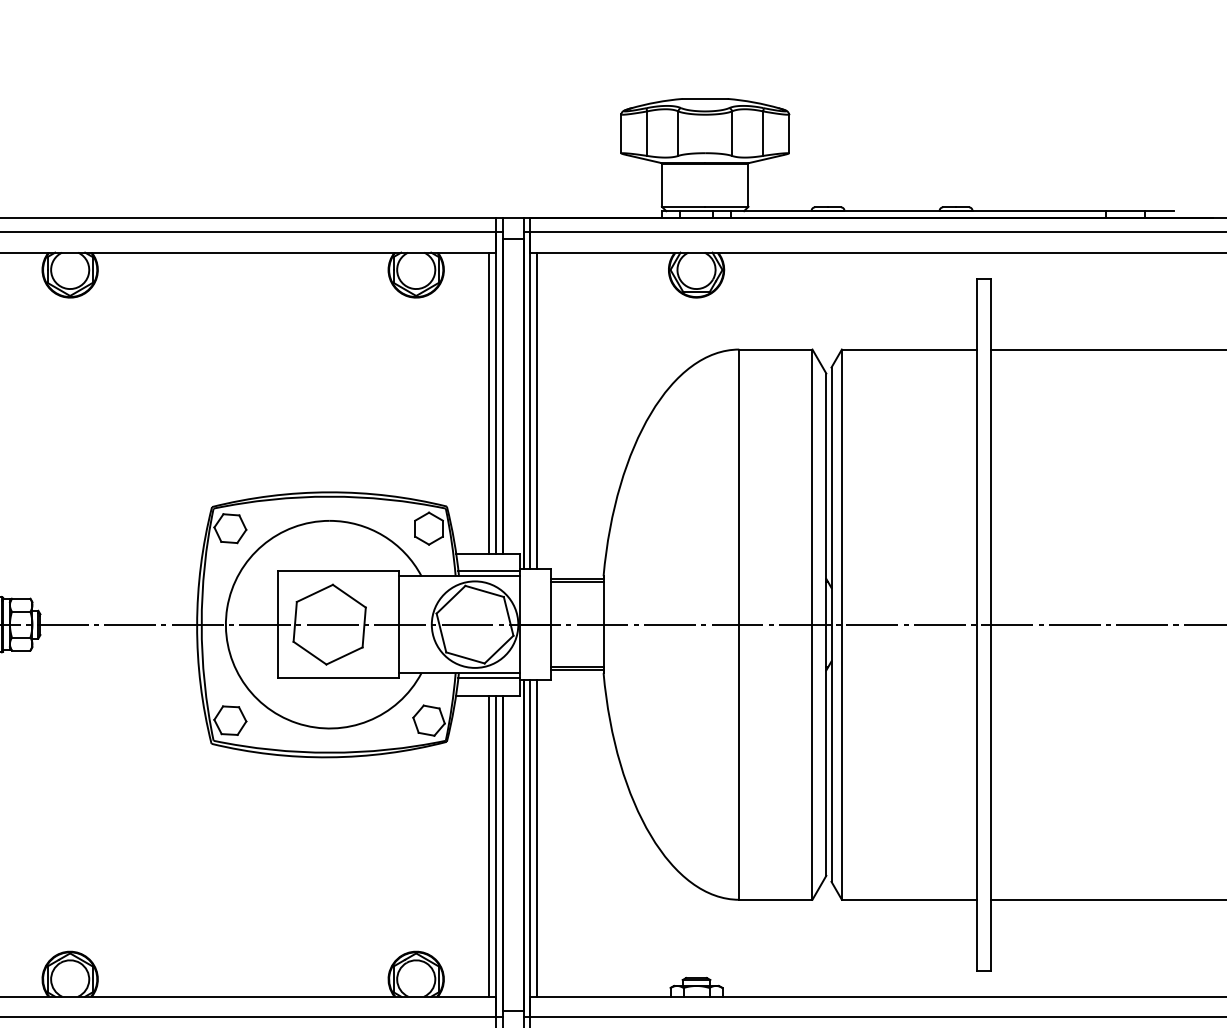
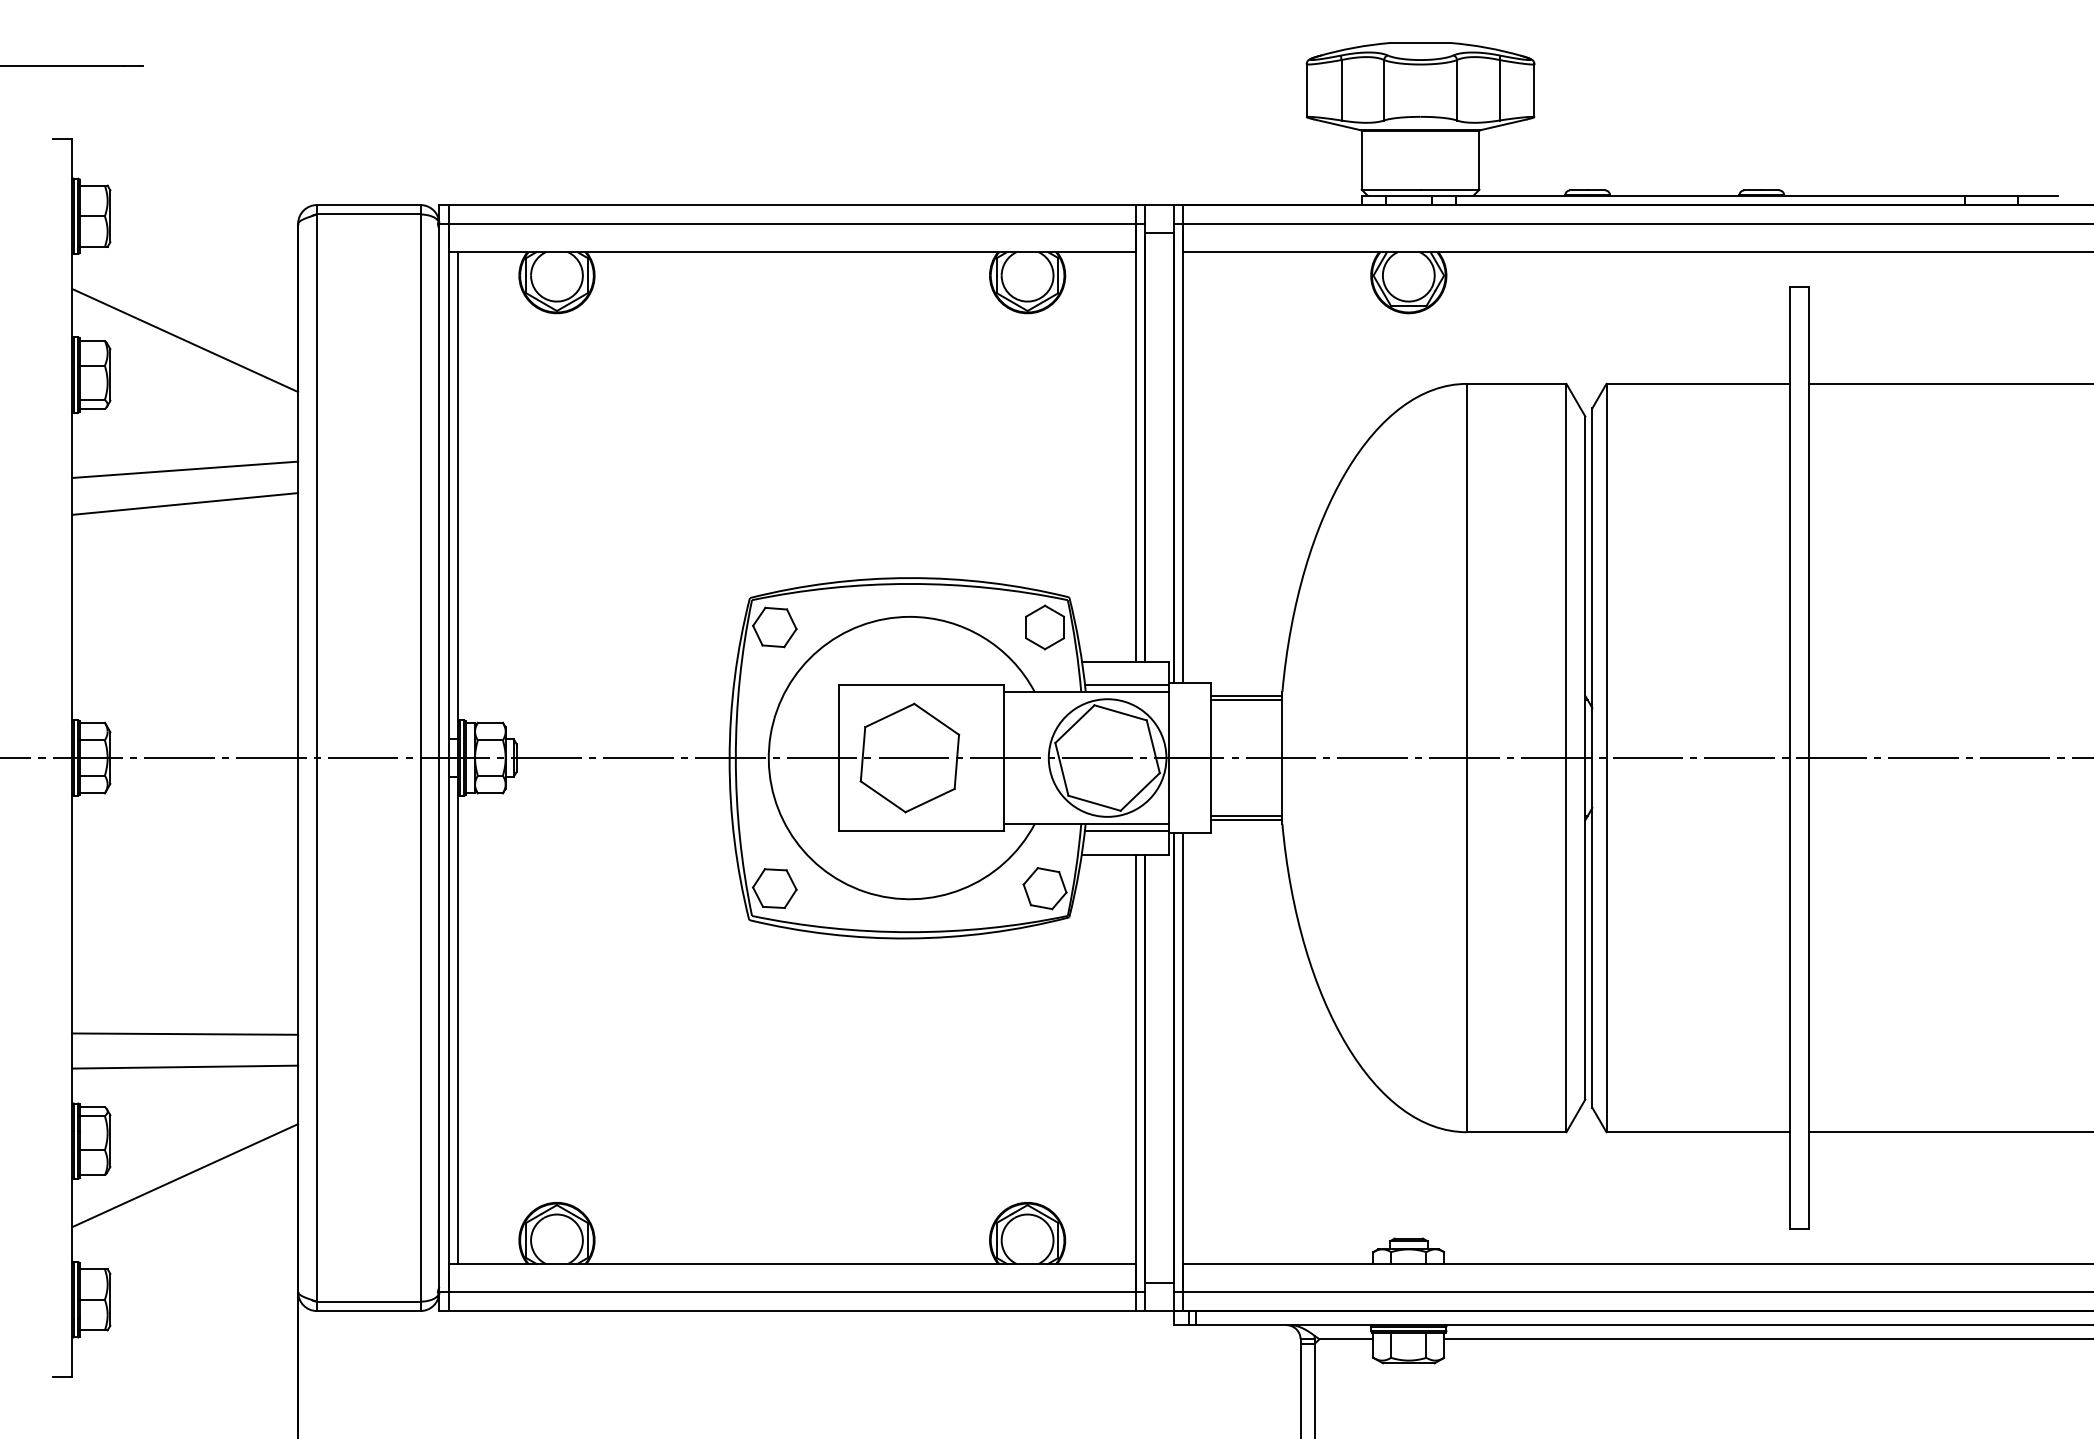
line: (488, 402) -> (1126, 456), removed
line: (537, 411) -> (1192, 467), removed
line: (537, 838) -> (1192, 1048), removed
line: (488, 845) -> (1126, 1058), removed

